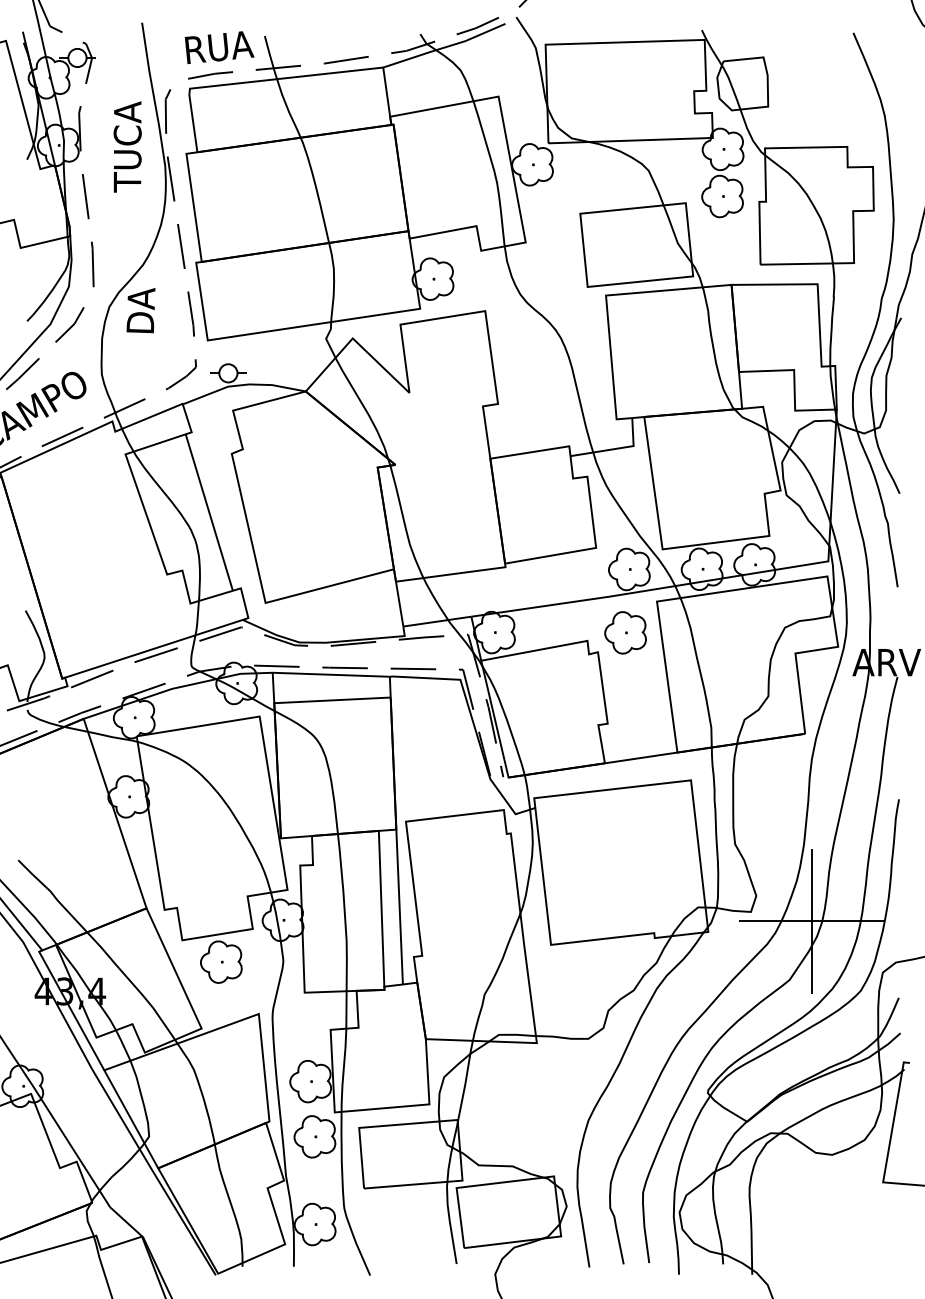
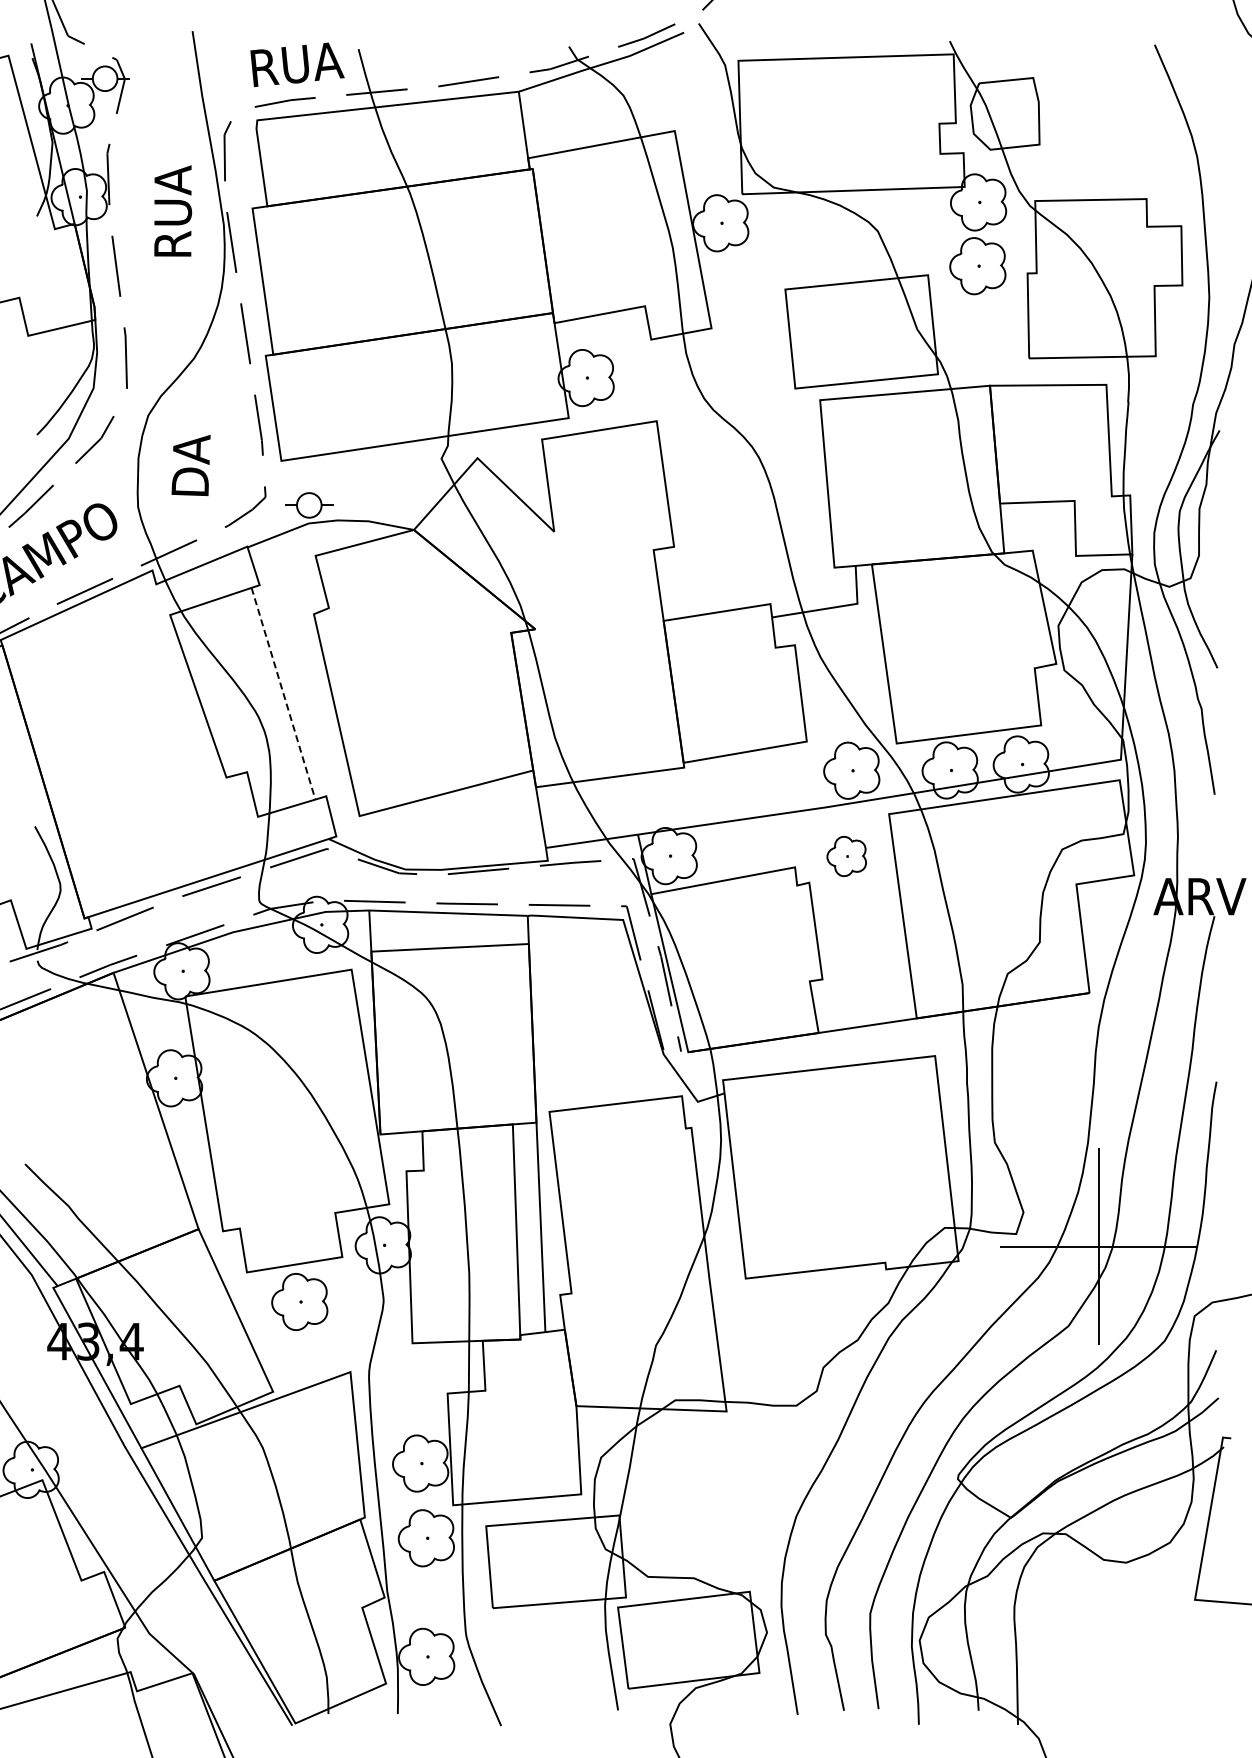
text: (128, 146) -> (173, 198), TUCA -> RUA
text: (140, 310) -> (190, 465), moved
line: (209, 512) -> (283, 693), solid -> dashed
part: (625, 632) -> (846, 856), size x0.7

